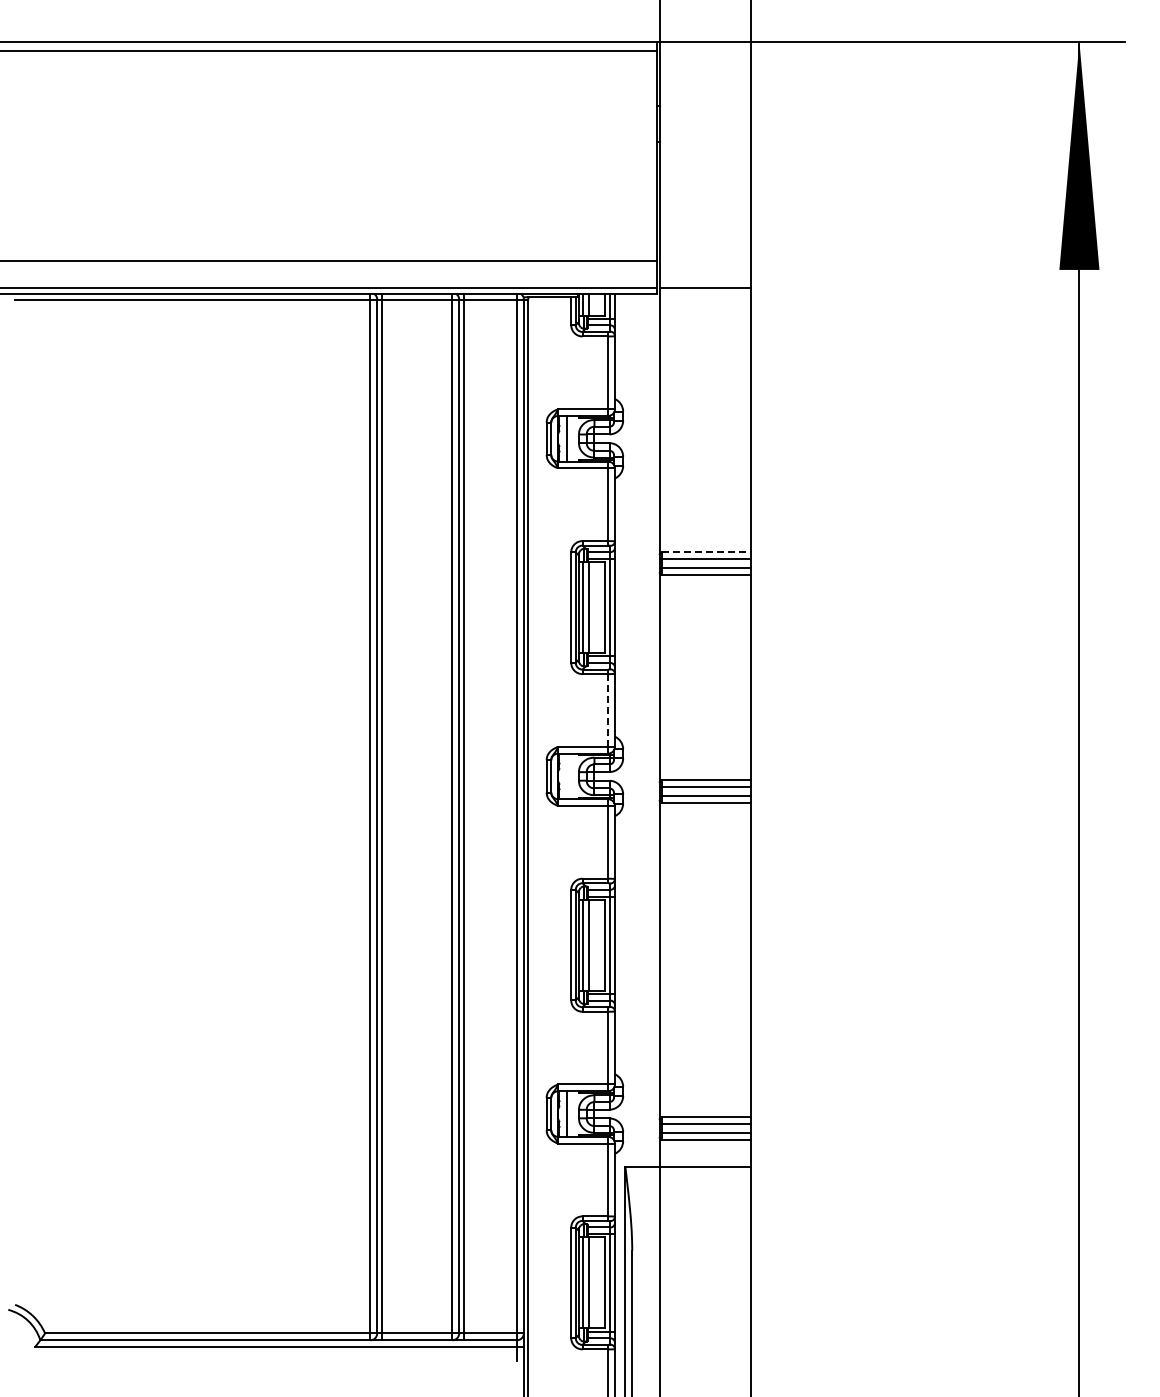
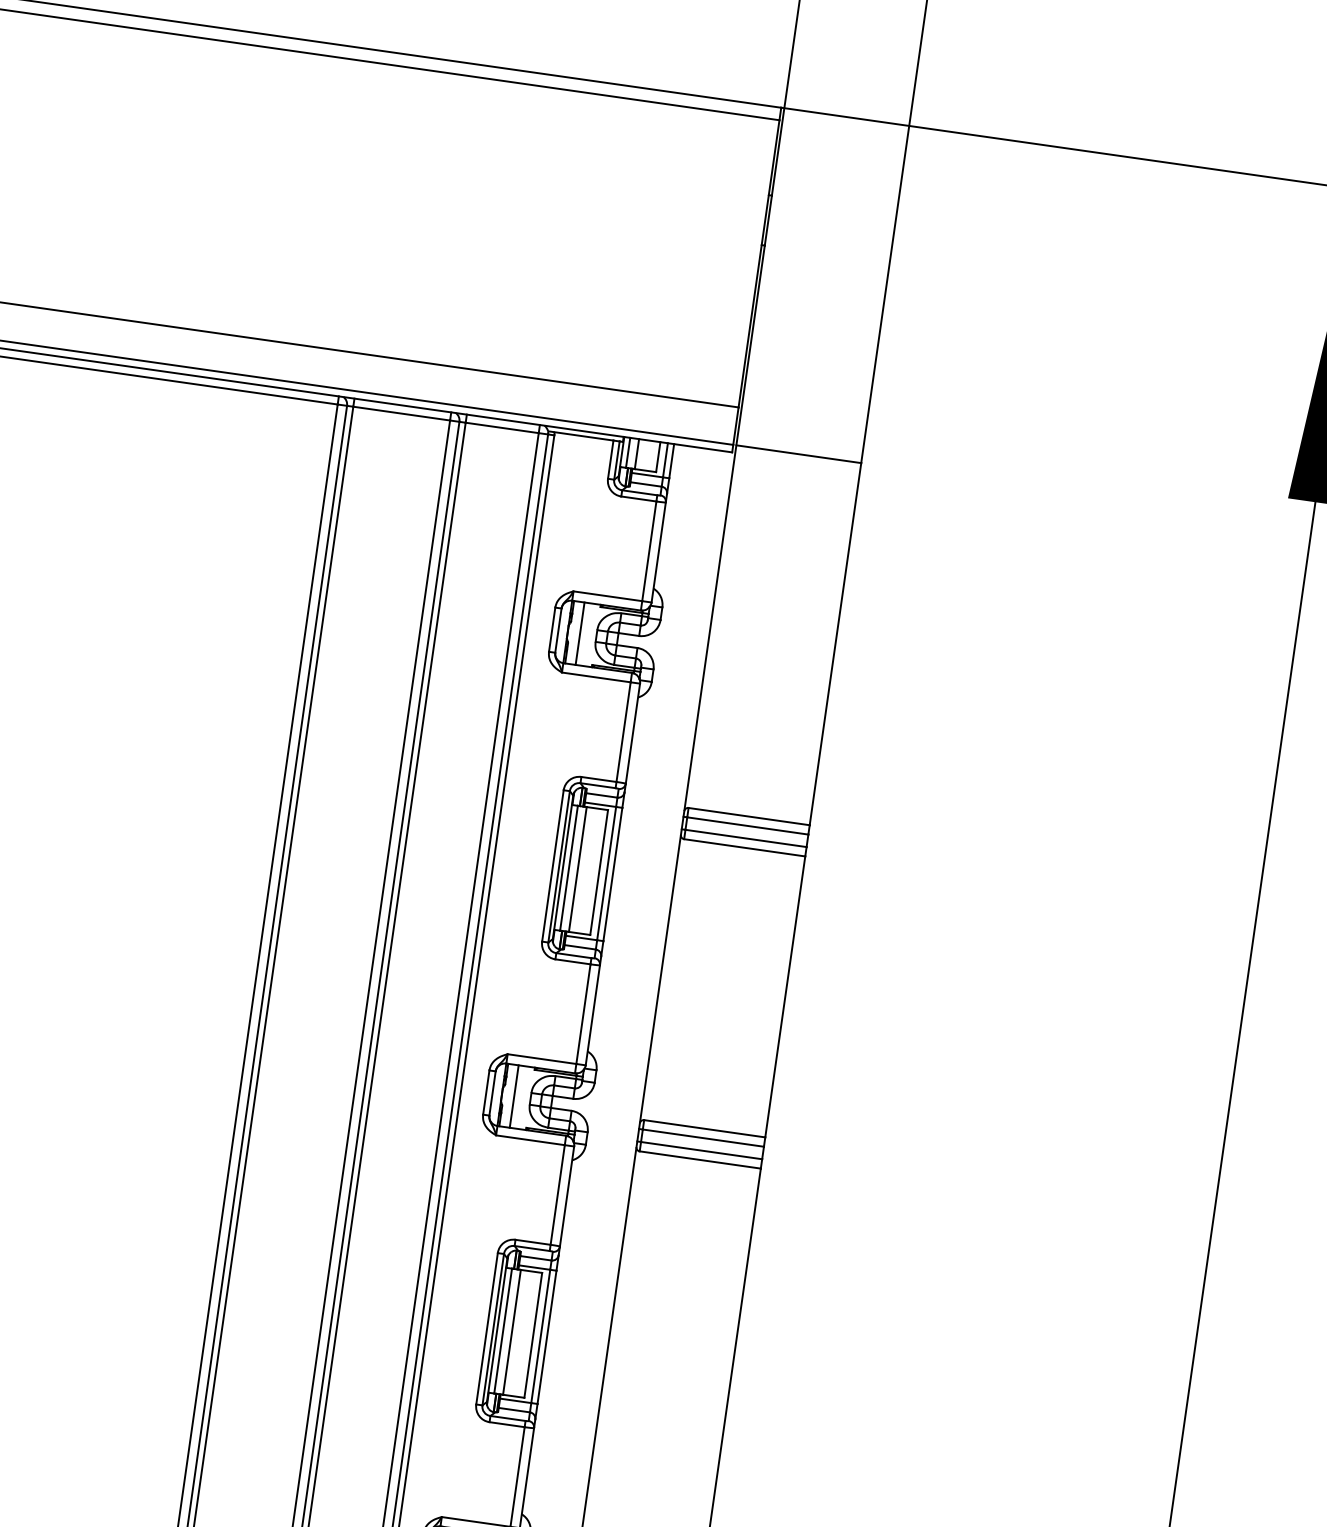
line: (707, 552) -> (750, 817), dashed -> solid
line: (608, 709) -> (584, 1012), dashed -> solid
line: (567, 776) -> (514, 1096), added

